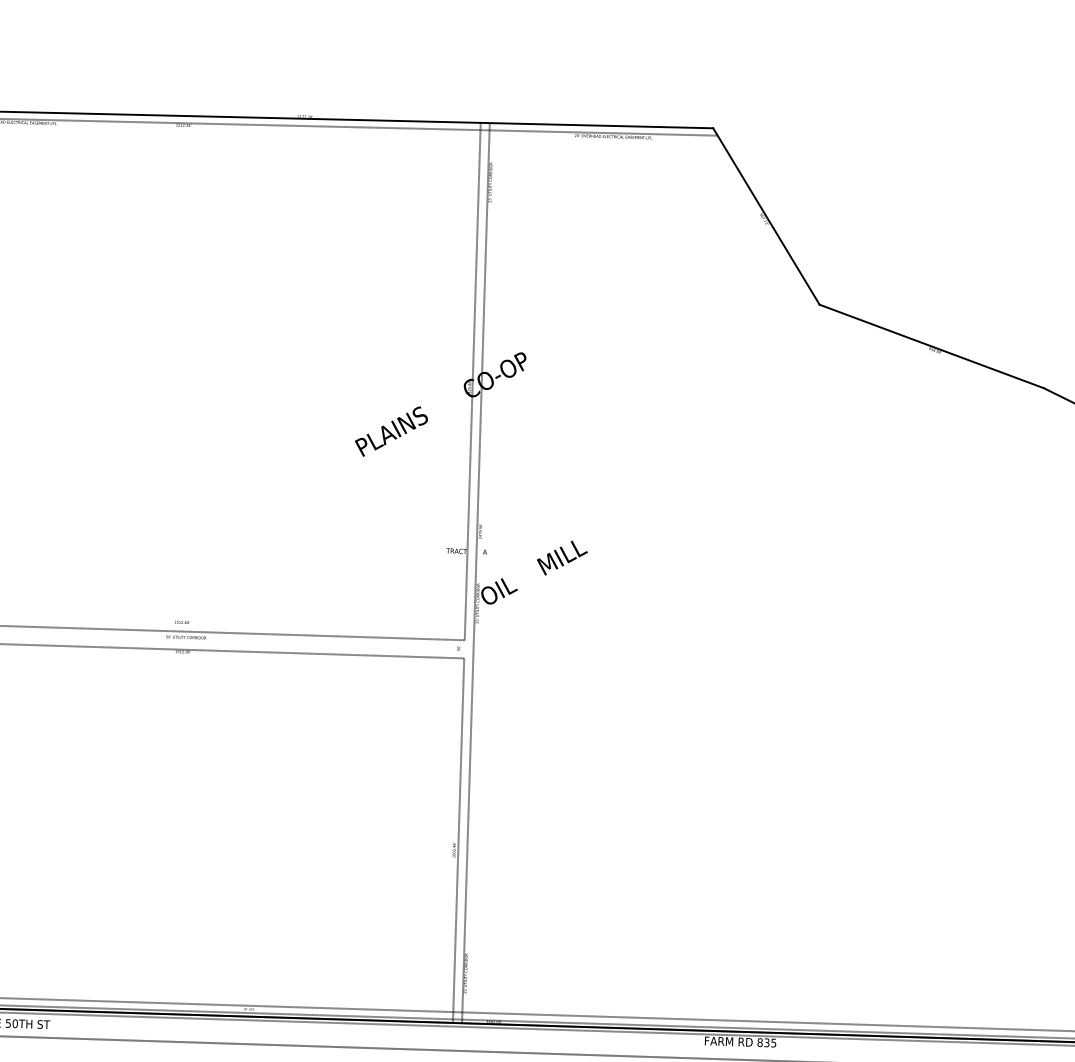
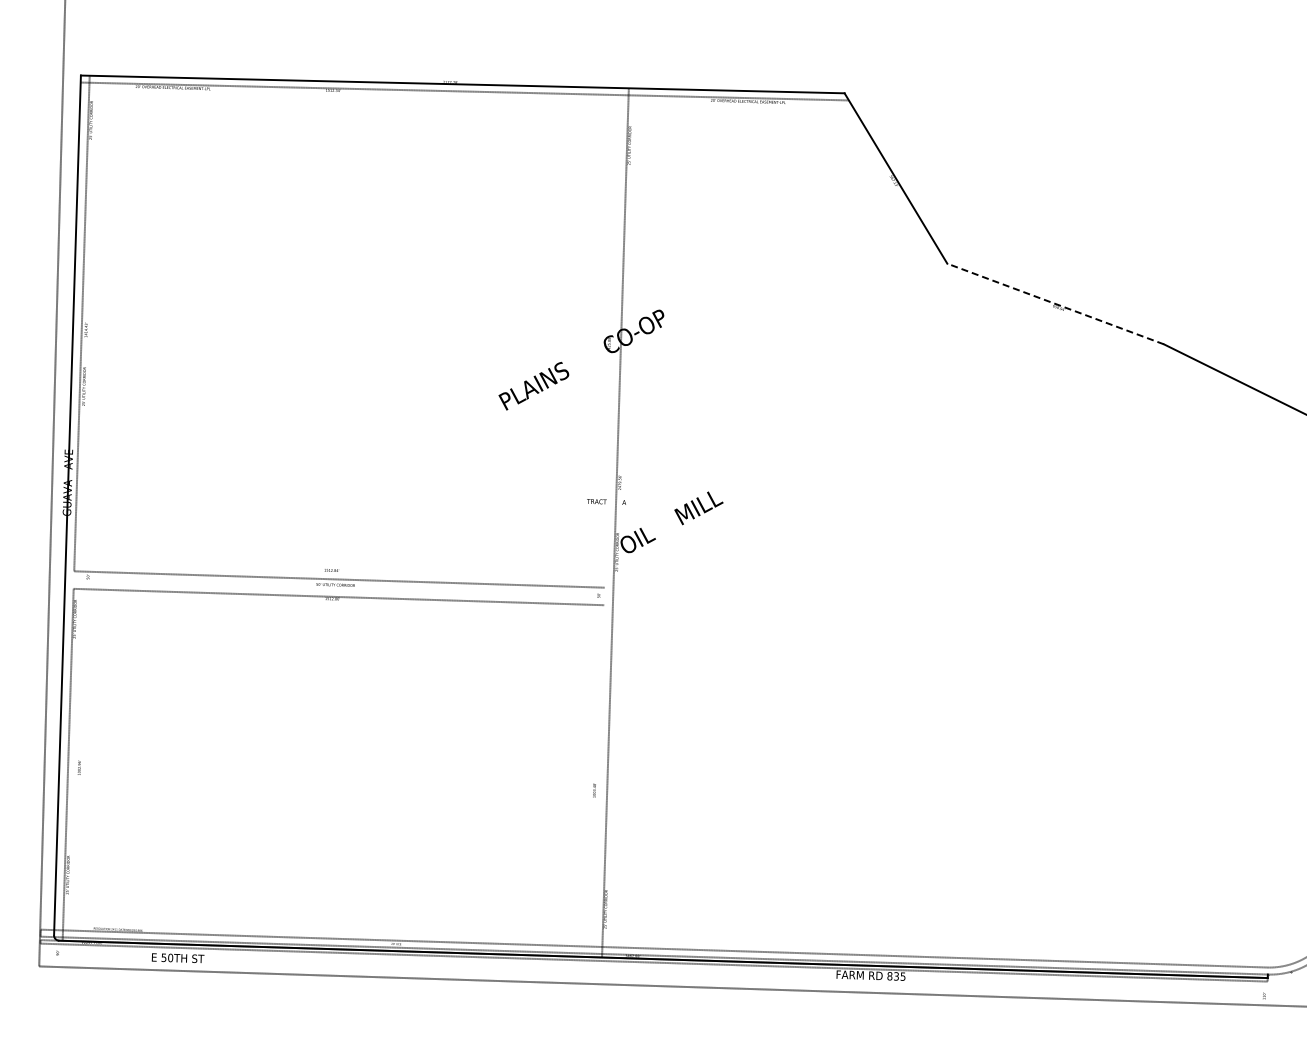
line: (931, 346) -> (1055, 304), solid -> dashed
line: (472, 381) -> (612, 337), removed
line: (458, 840) -> (598, 781), removed

